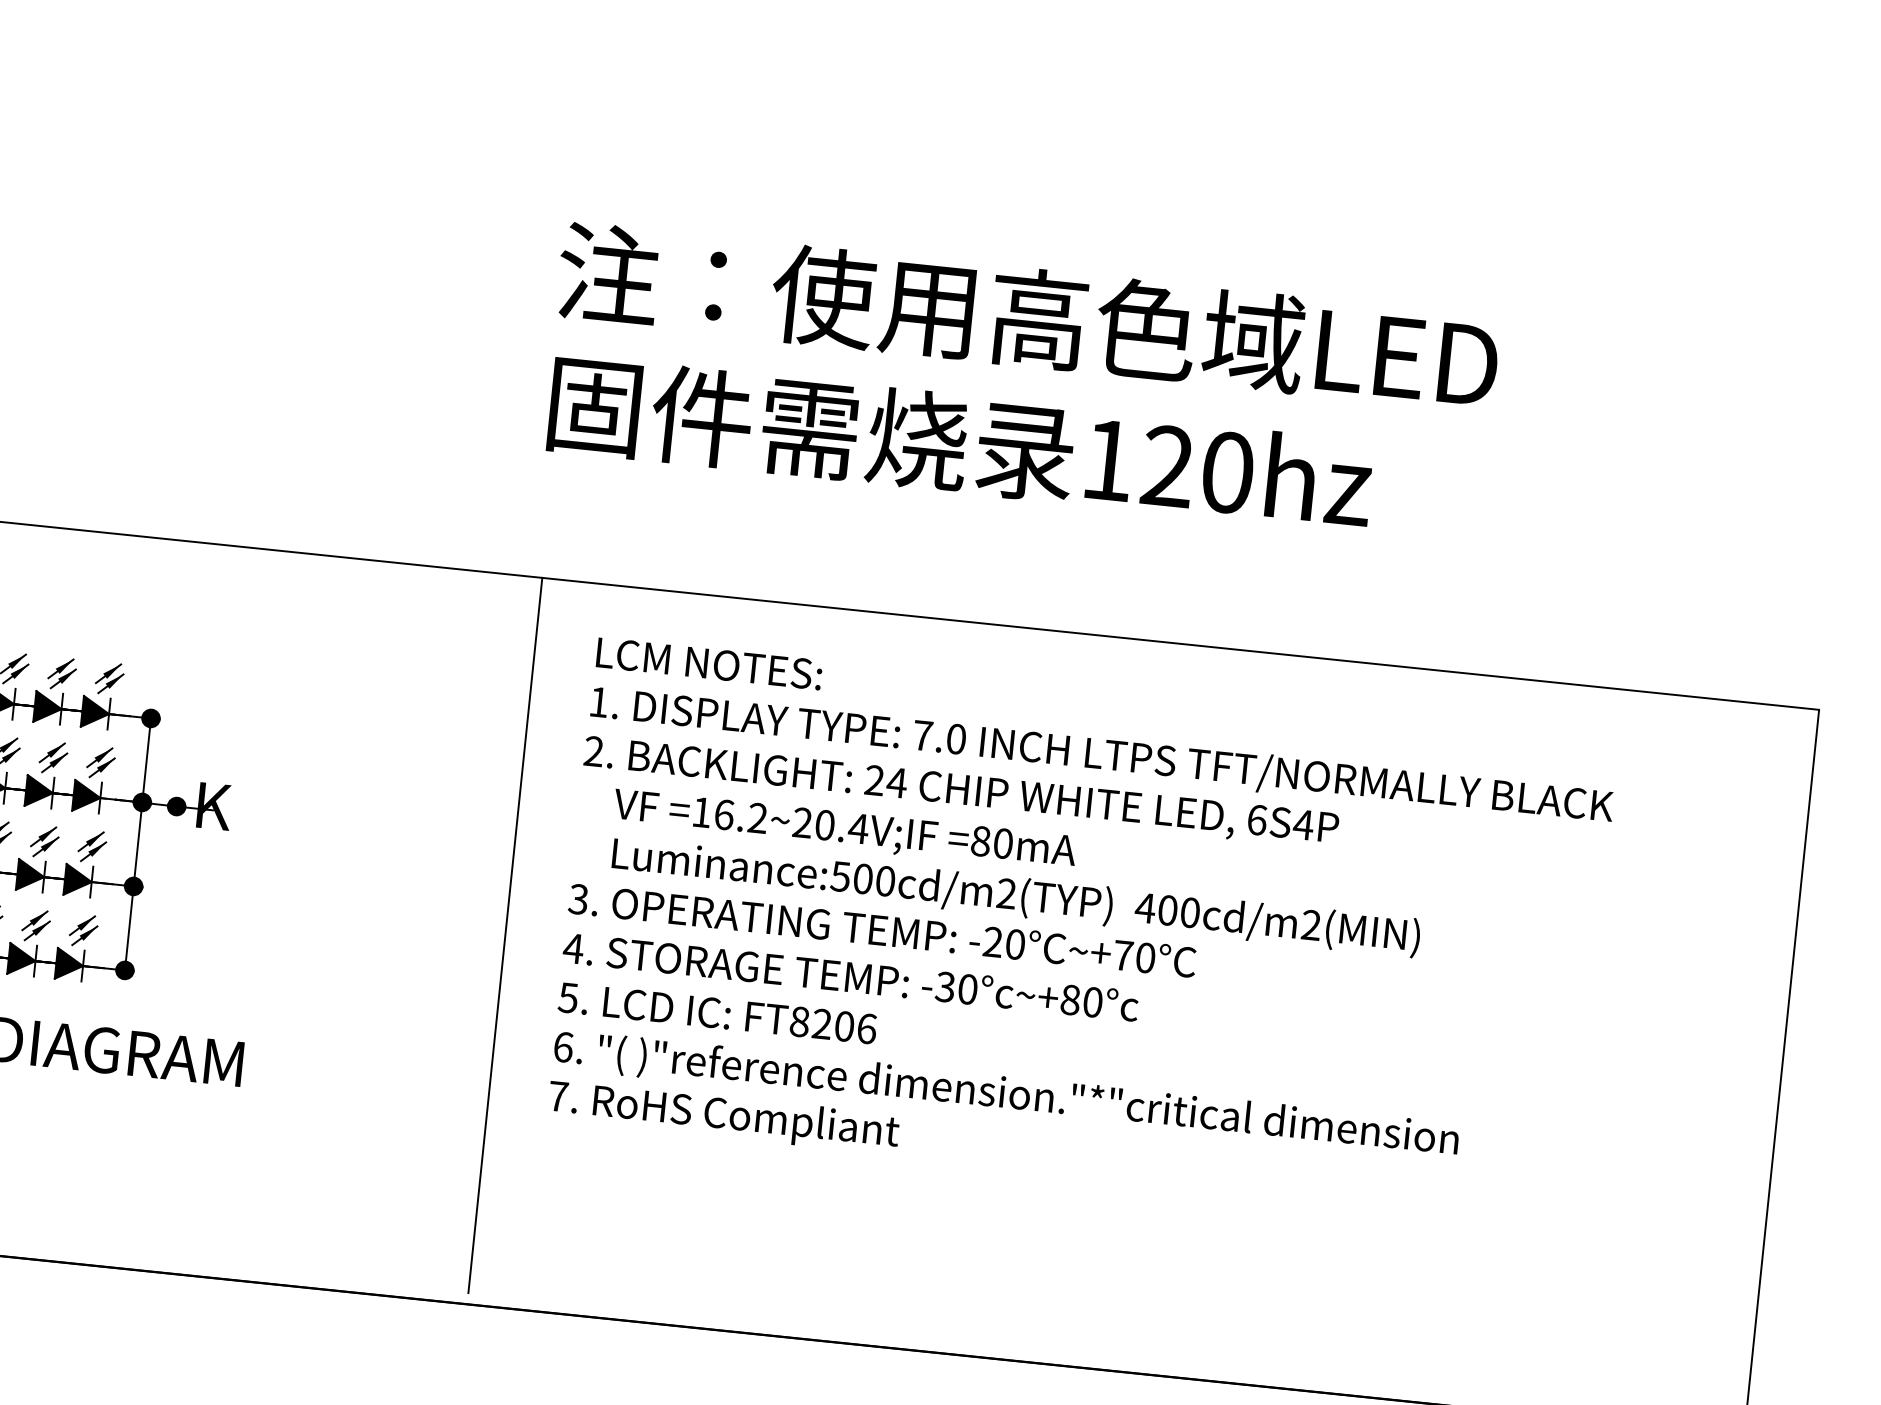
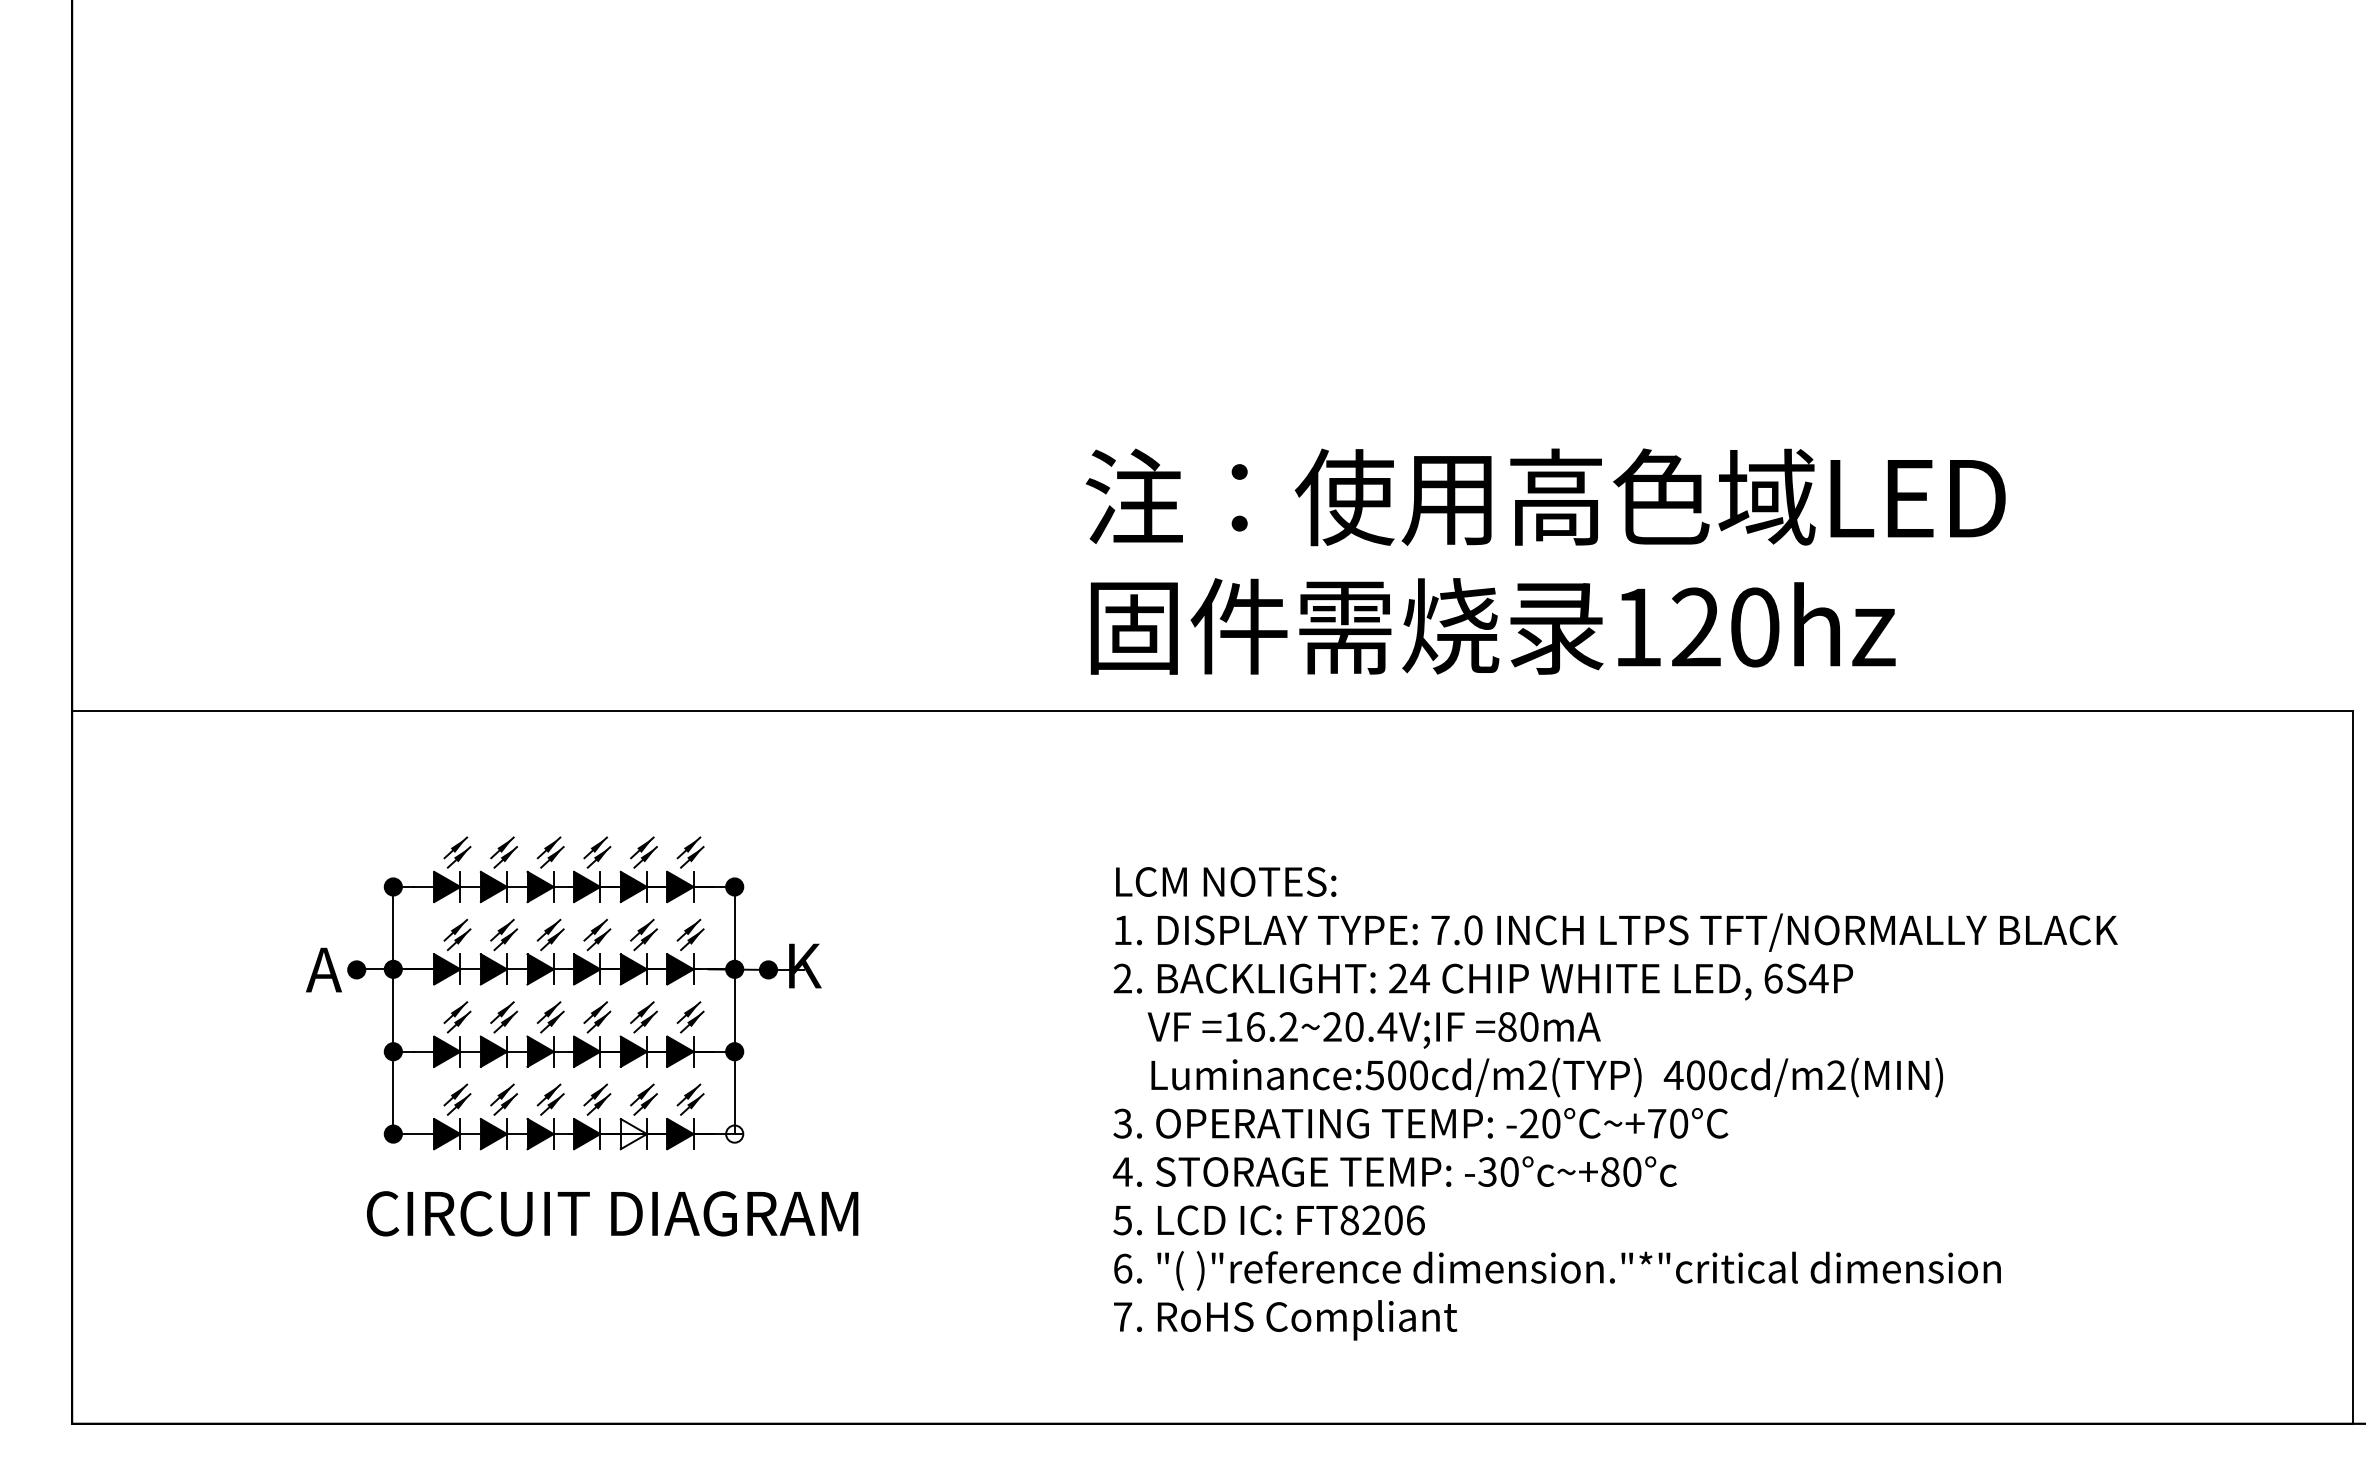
text: (1021, 383) -> (1545, 561), moved
text: (1082, 930) -> (1614, 1103), moved
line: (505, 934) -> (1100, 1061), removed
fill: (21, 960) -> (633, 1134), removed
fill: (124, 969) -> (734, 1133), removed

